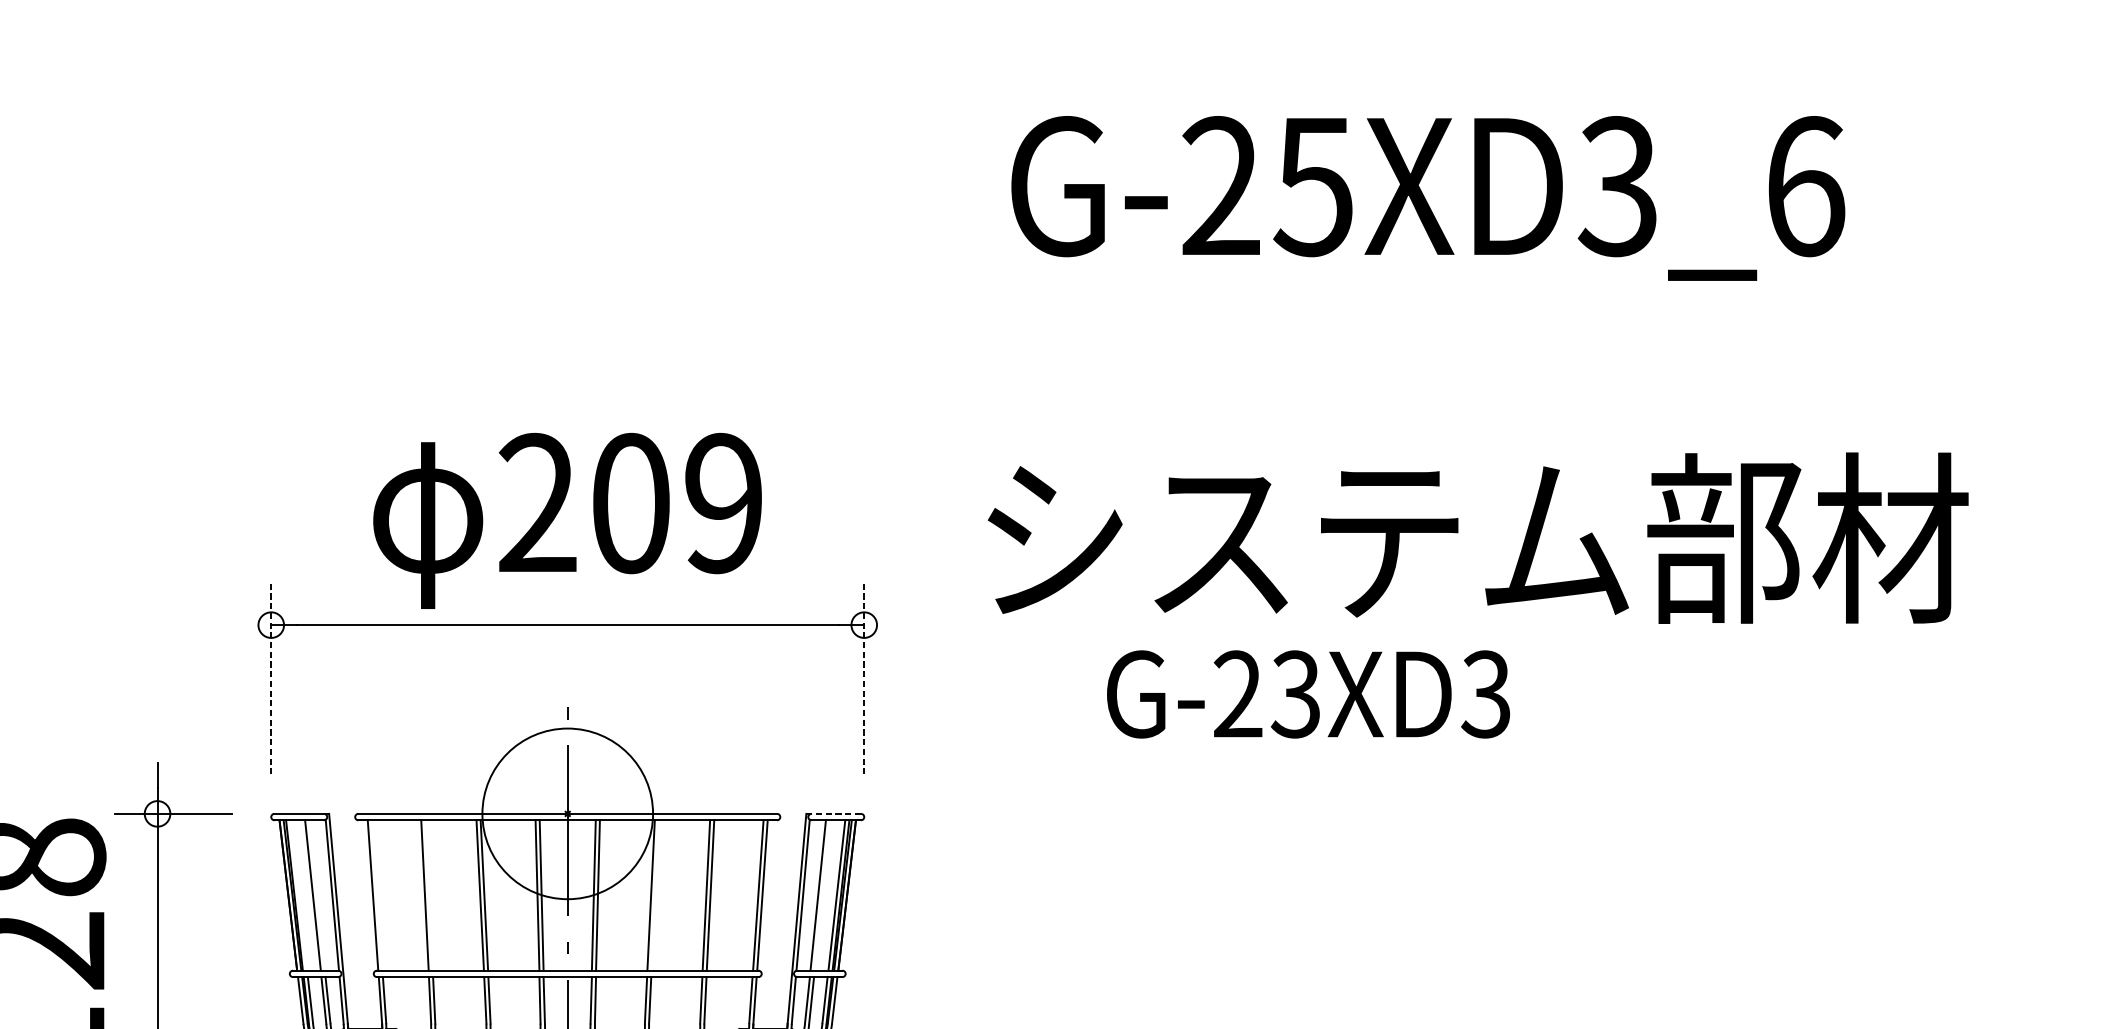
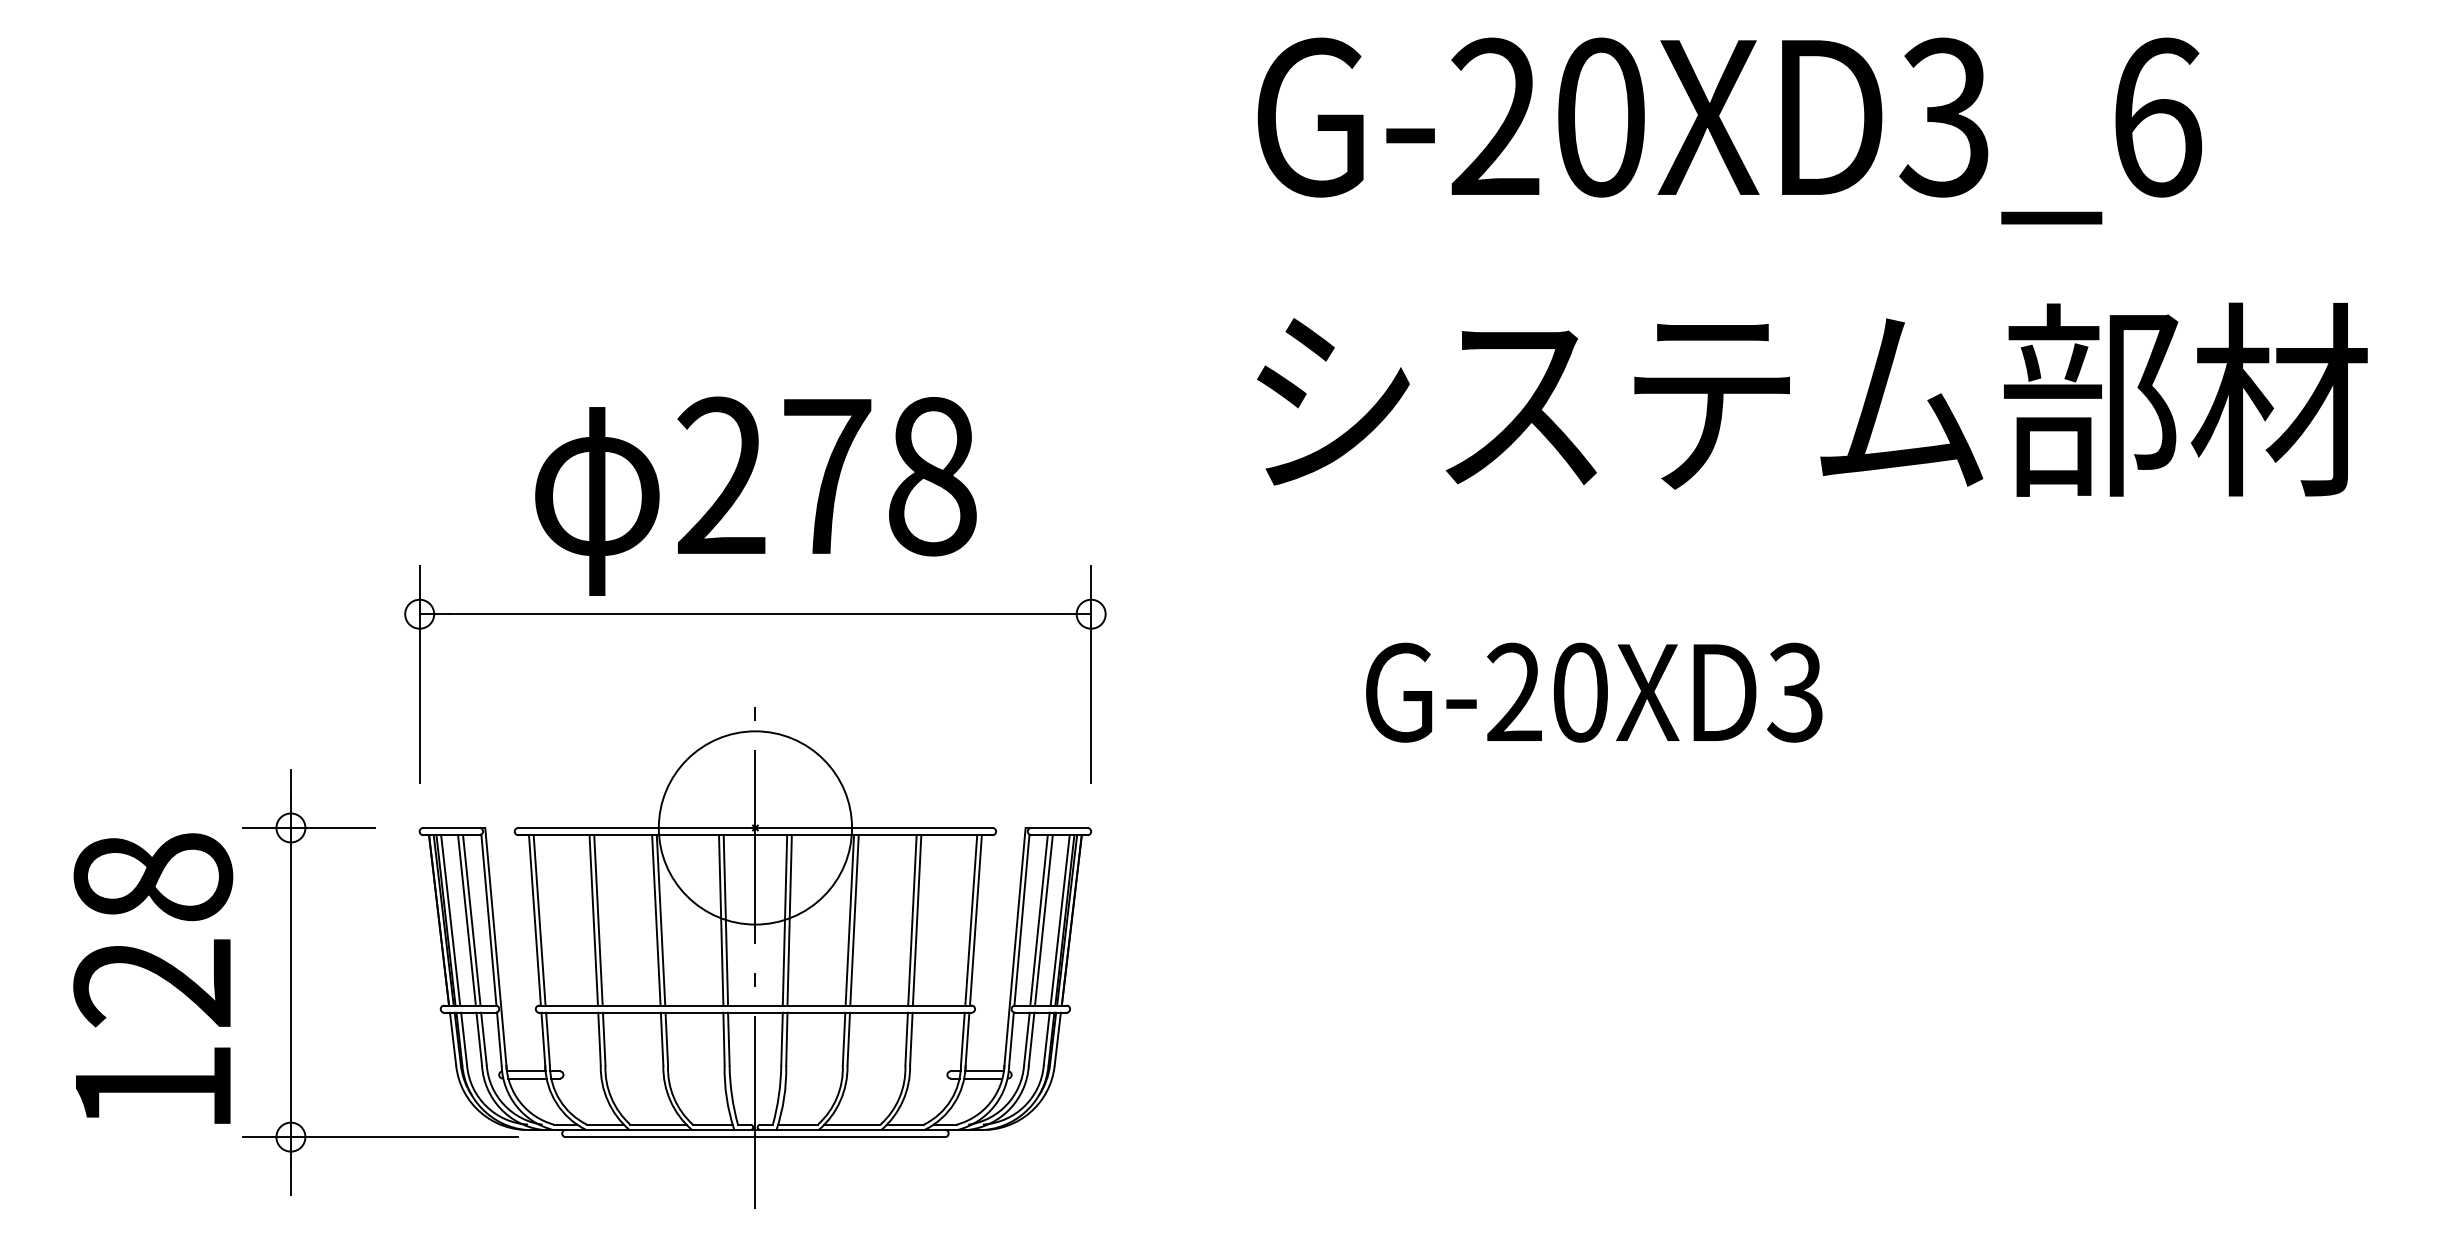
text: (1313, 186) -> (1599, 117), G-25XD3_6 -> G-20XD3_6
text: (678, 503) -> (880, 476), 209 -> 278
text: (1478, 537) -> (1812, 399), moved
line: (271, 678) -> (419, 674), dashed -> solid
line: (864, 678) -> (1091, 674), dashed -> solid
text: (1295, 694) -> (1579, 692), G-23XD3 -> G-20XD3
line: (833, 813) -> (1056, 827), dashed -> solid
line: (298, 895) -> (450, 920), added
line: (317, 895) -> (471, 920), added
line: (377, 895) -> (539, 920), added
line: (429, 895) -> (598, 920), added
line: (655, 895) -> (854, 920), added
line: (822, 895) -> (1043, 920), added

